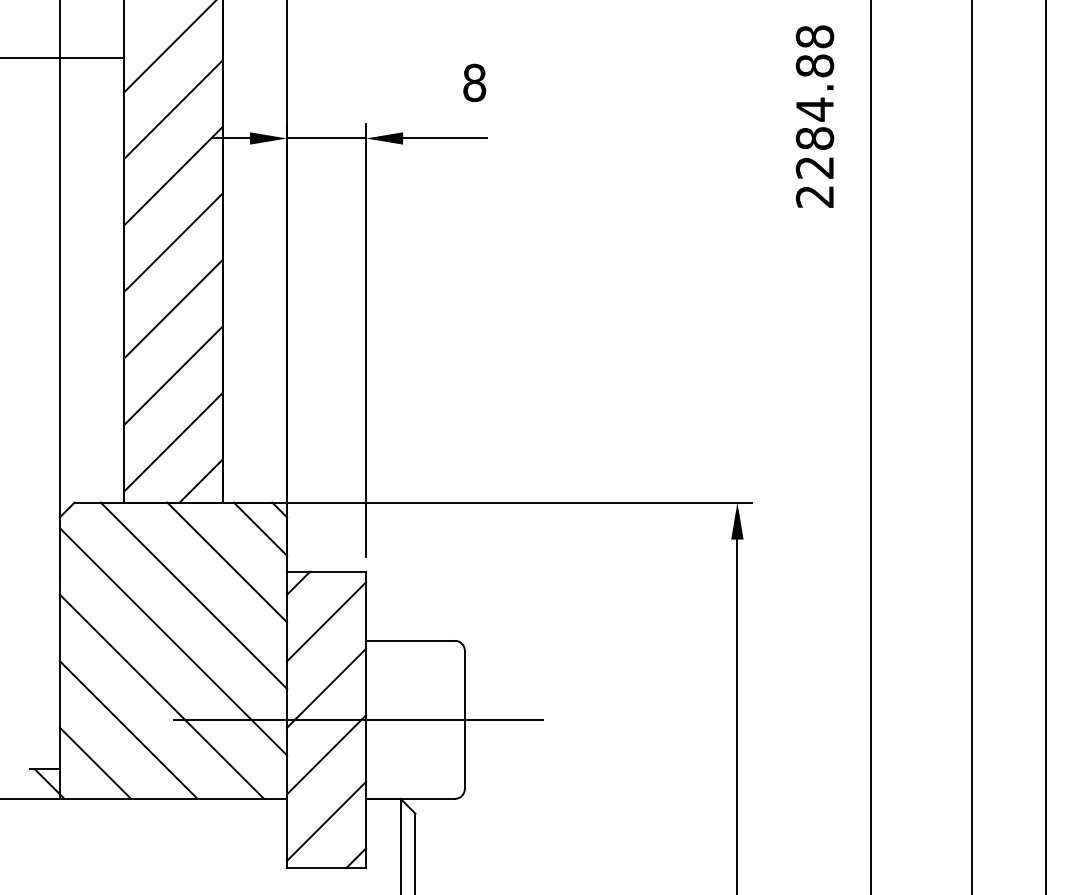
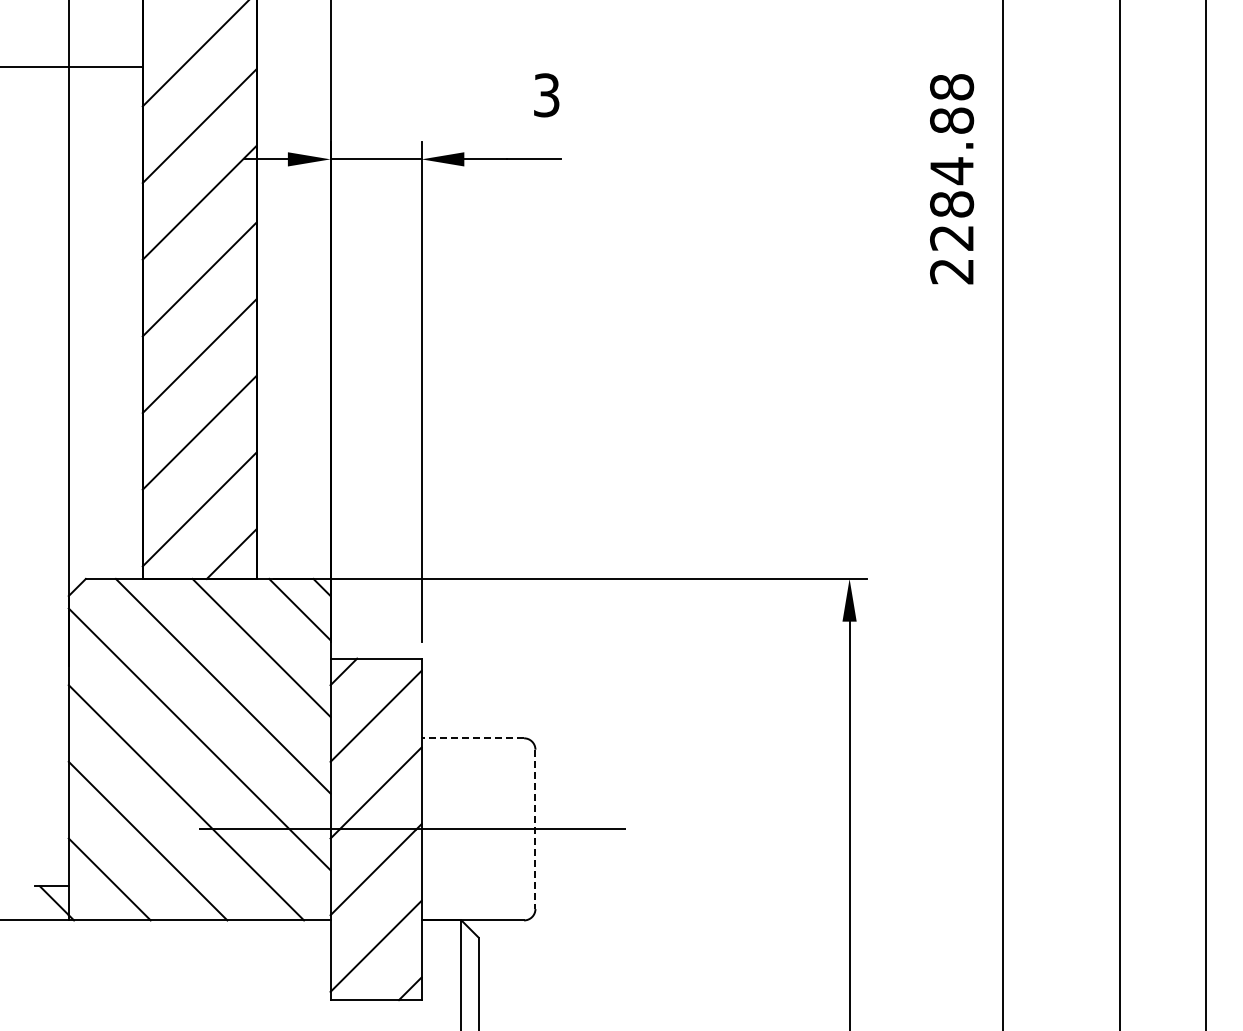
text: (474, 83) -> (546, 95), 8 -> 3
text: (815, 116) -> (952, 179), moved
line: (410, 640) -> (472, 738), solid -> dashed
line: (464, 719) -> (535, 829), solid -> dashed

